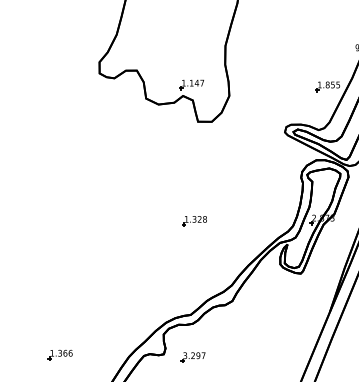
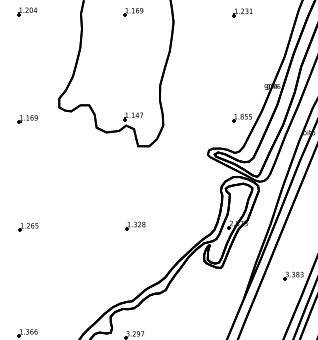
part: (59, 88) -> (27, 119), added
part: (61, 223) -> (28, 227), added

